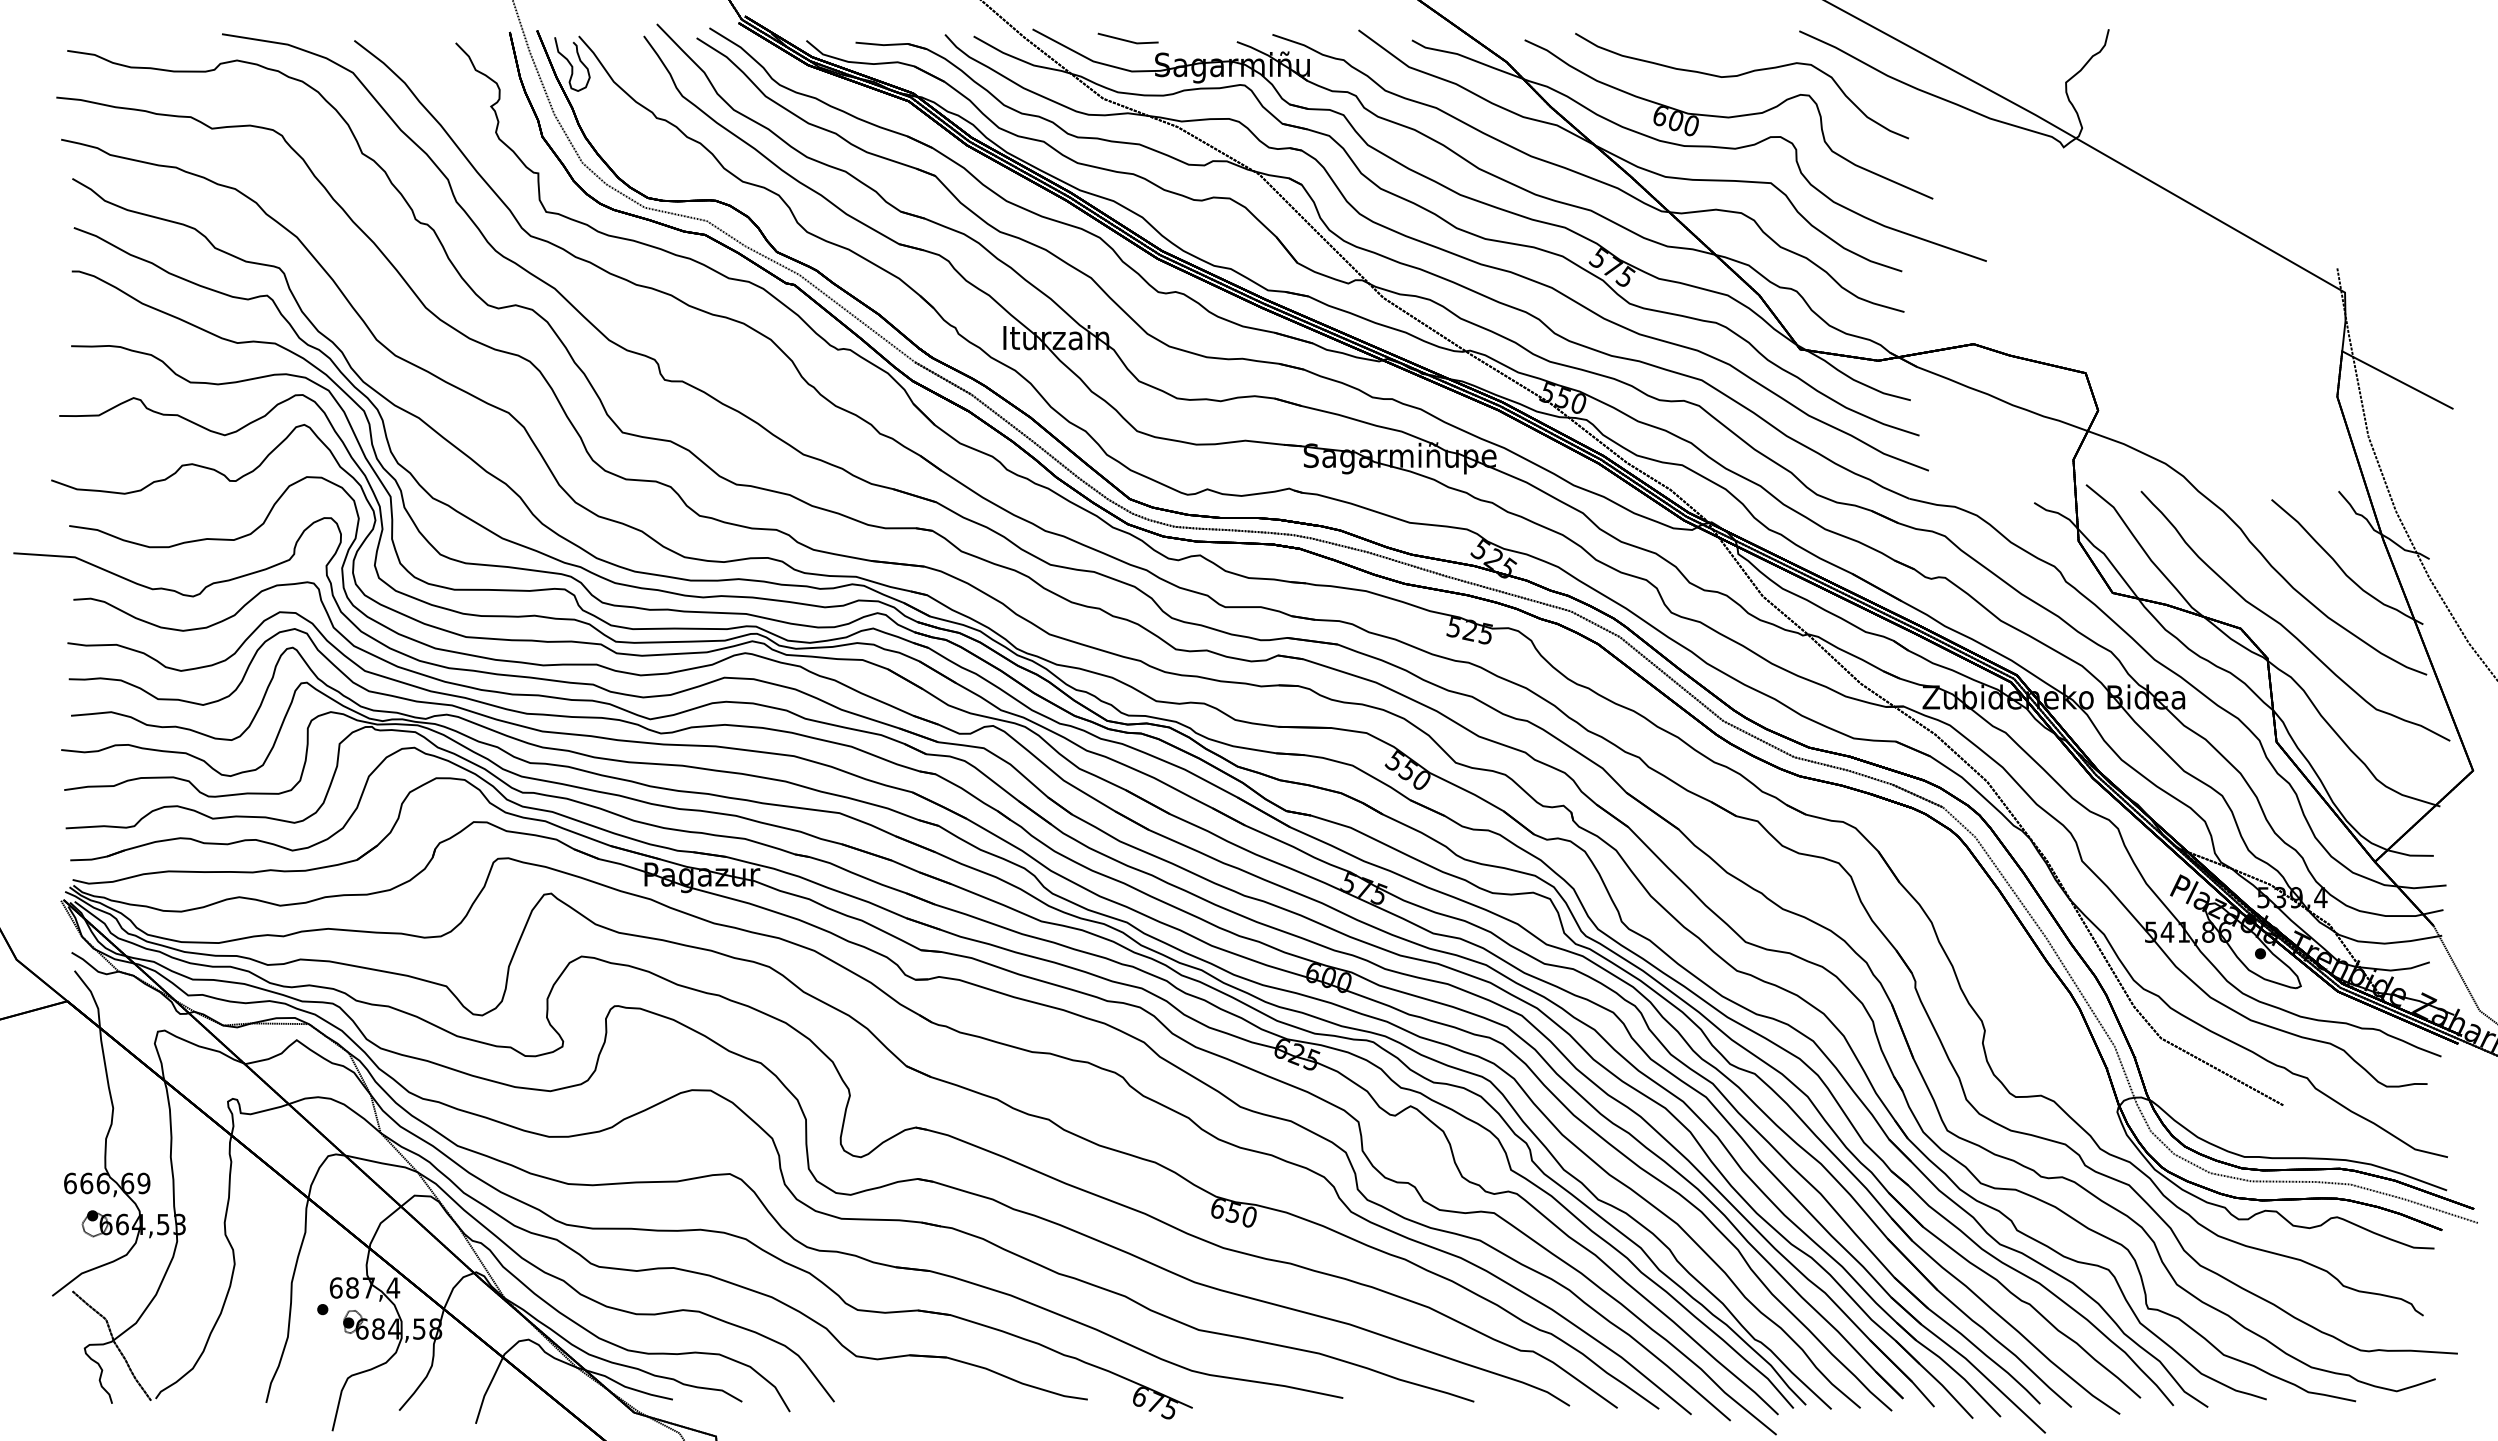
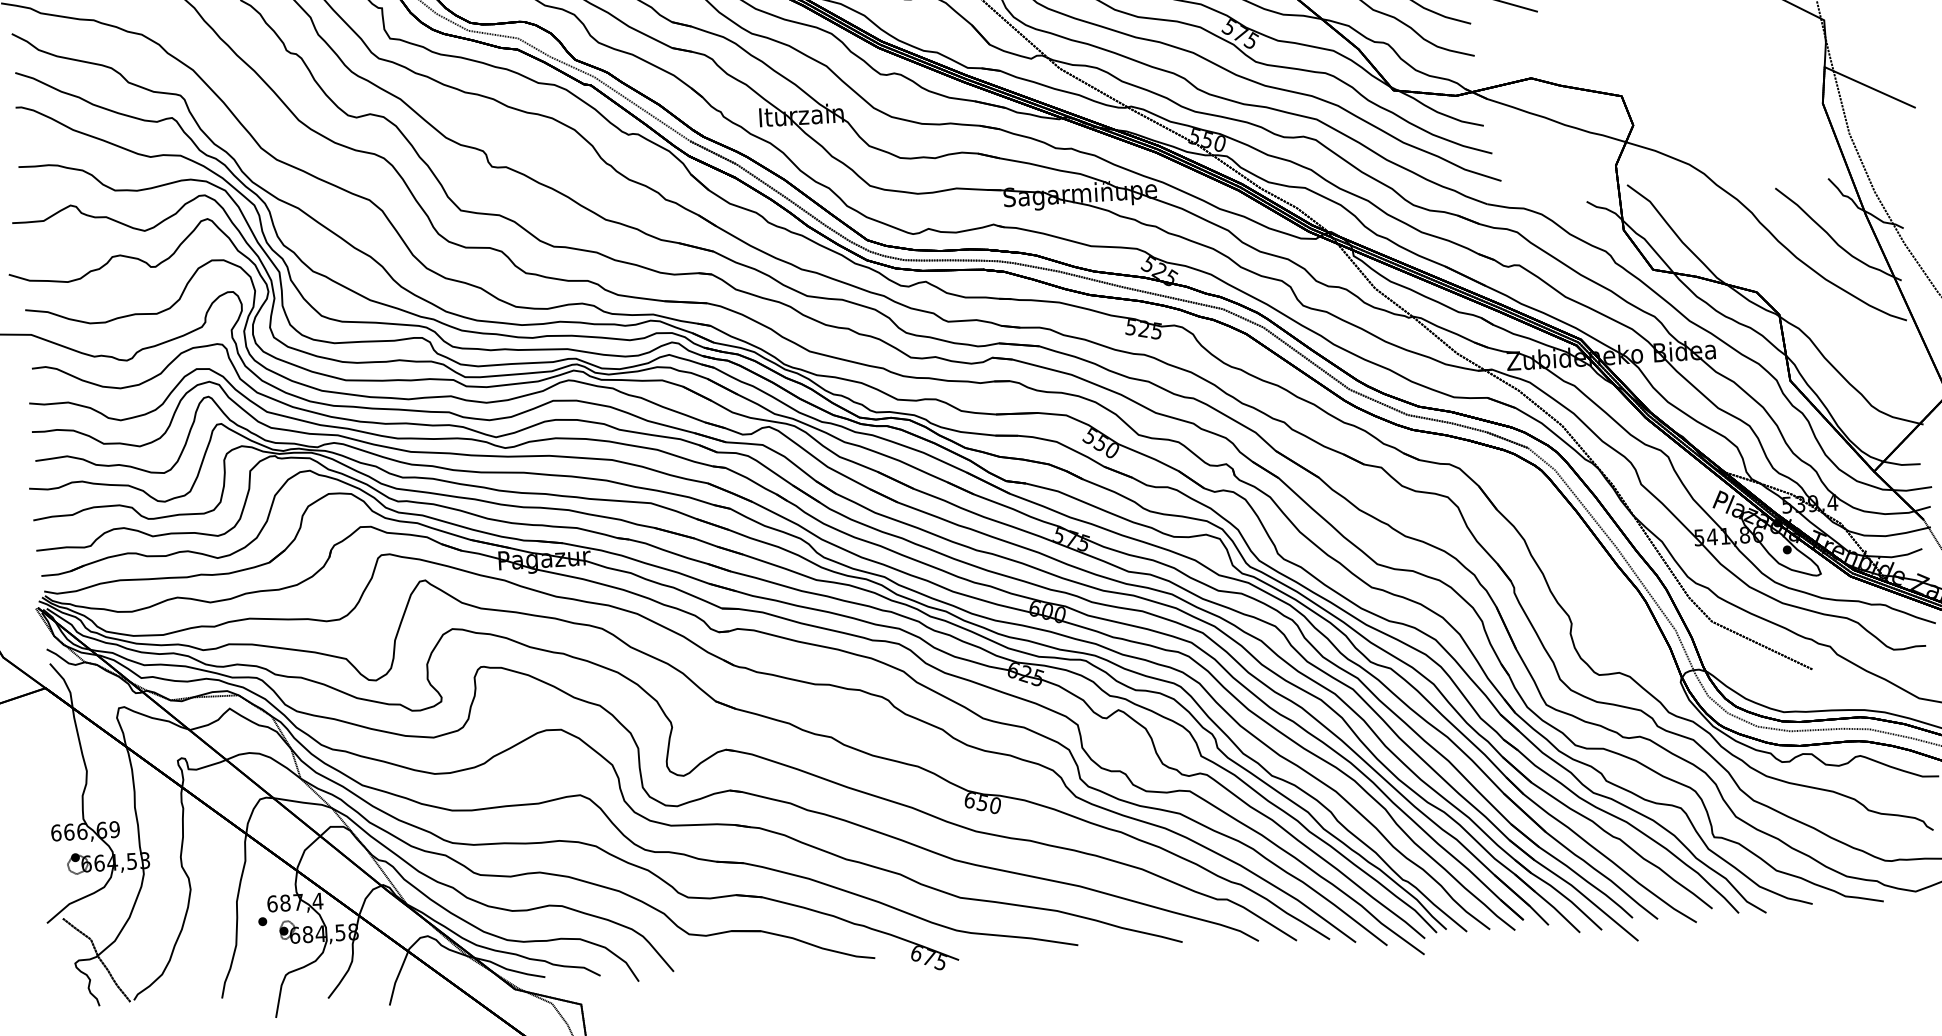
curve: (2284, 626) -> (1791, 288), removed

